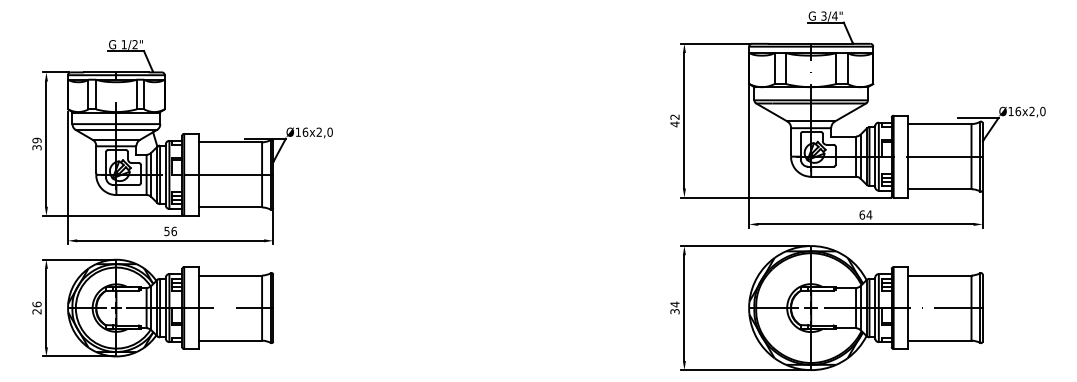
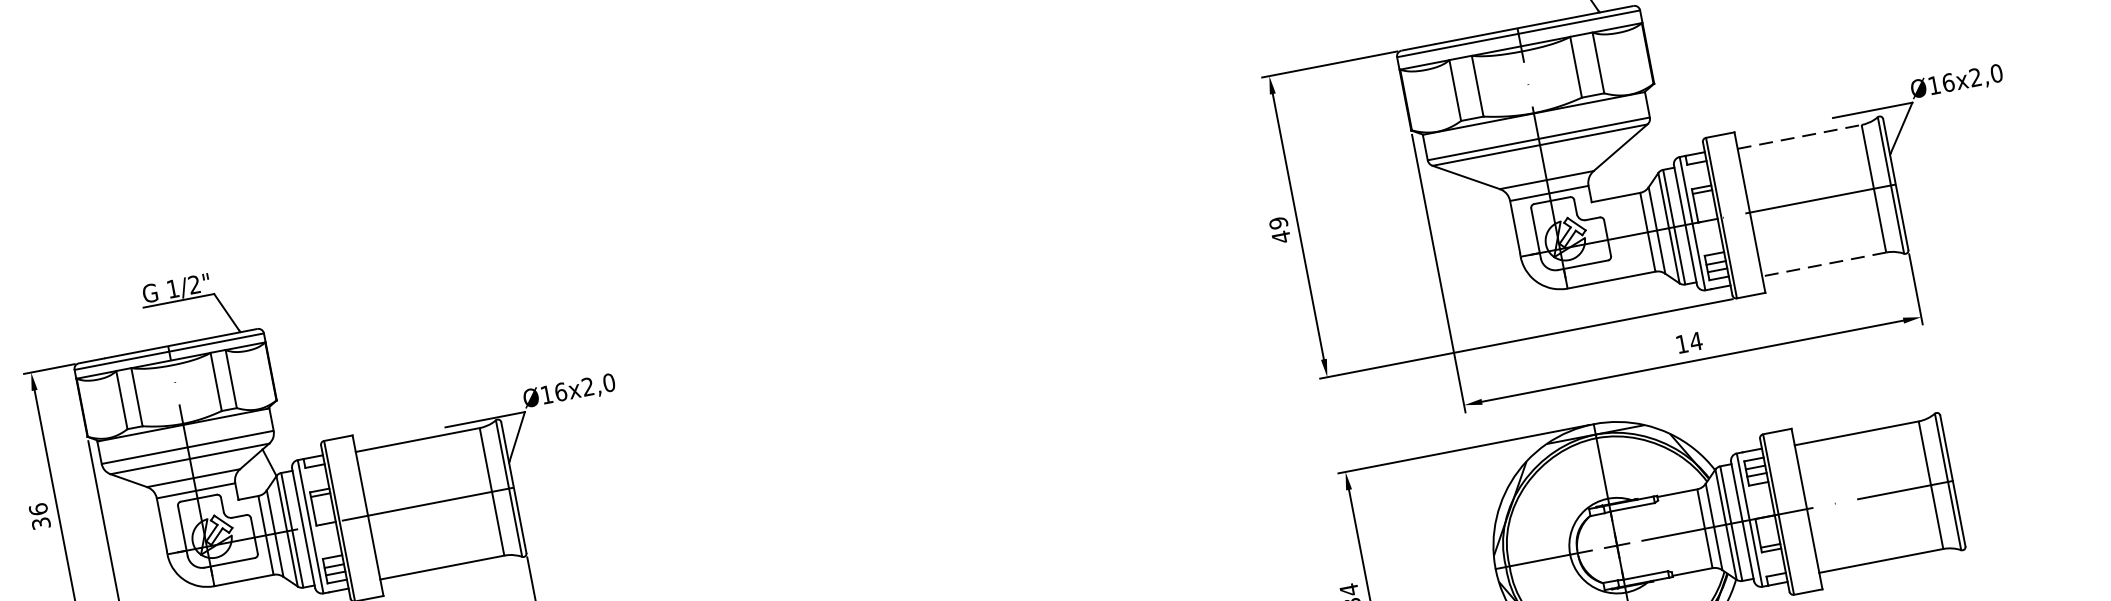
text: (674, 116) -> (1277, 222), 42 -> 49
line: (939, 124) -> (1799, 137), solid -> dashed
text: (36, 140) -> (37, 509), 39 -> 36
line: (939, 189) -> (1823, 265), solid -> dashed
text: (862, 214) -> (1682, 343), 64 -> 14

